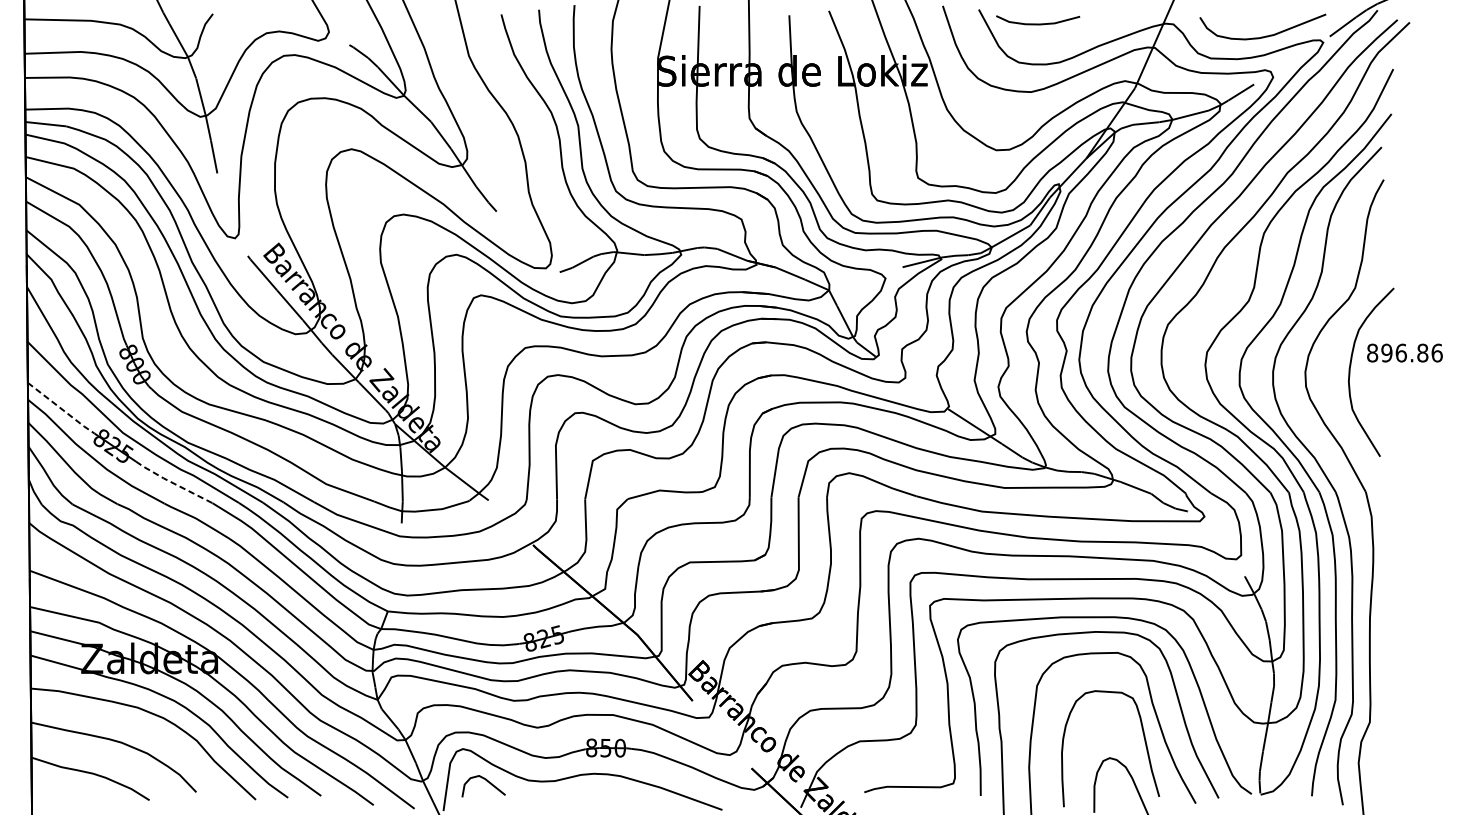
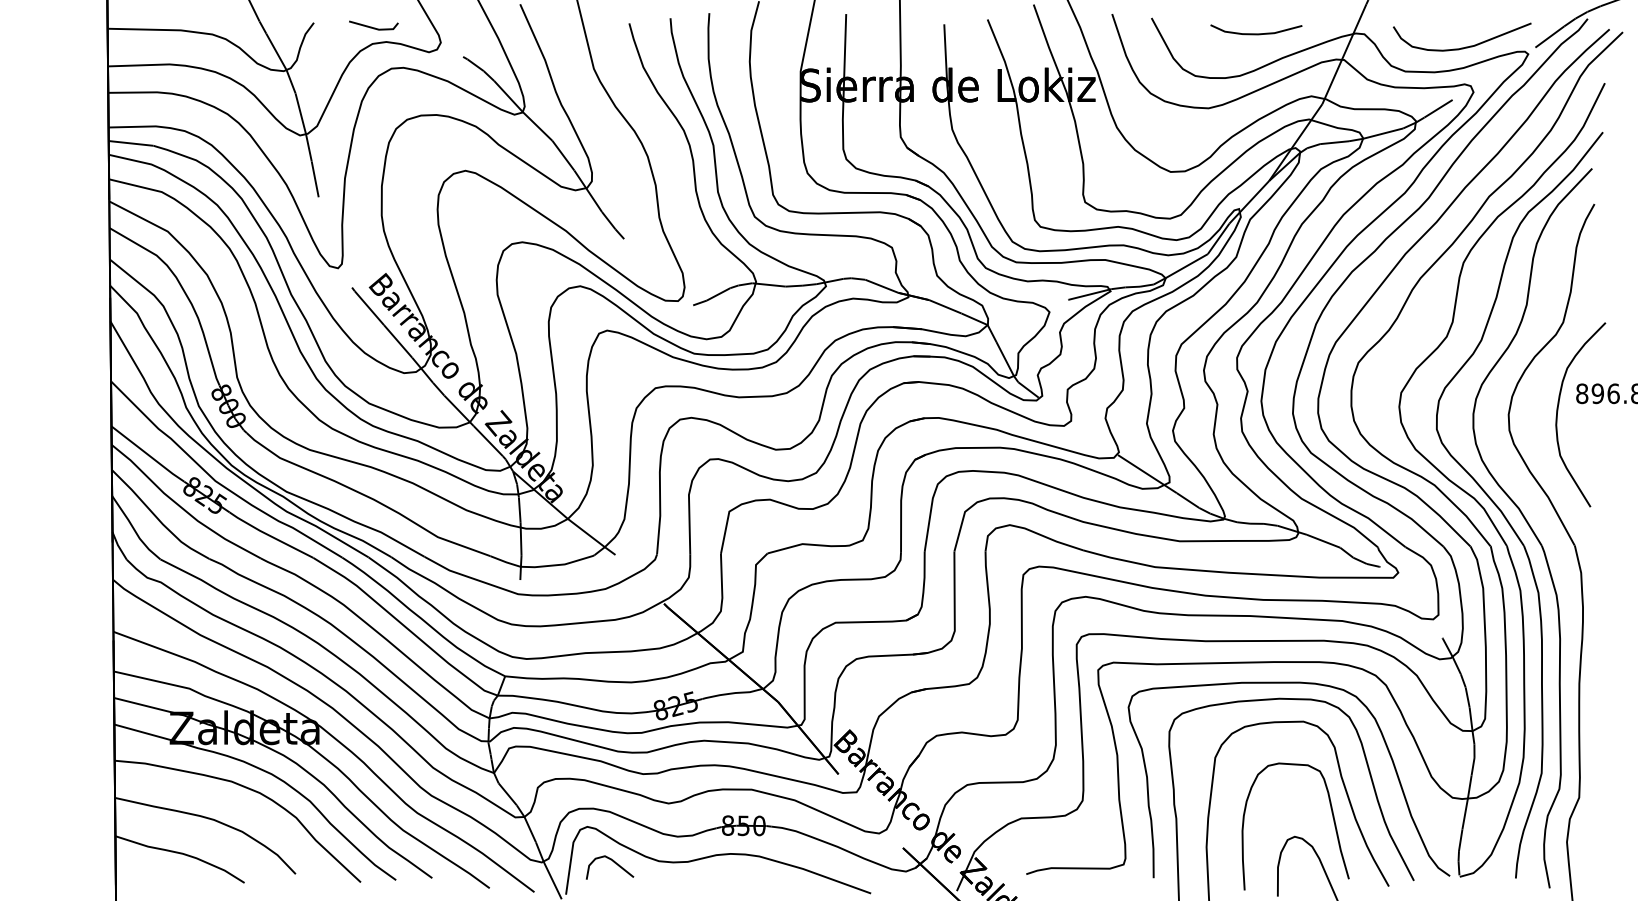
line: (267, 18) -> (373, 27), added
curve: (1038, 23) -> (1256, 33), moved
line: (61, 409) -> (148, 455), dashed -> solid
line: (172, 482) -> (269, 535), dashed -> solid

